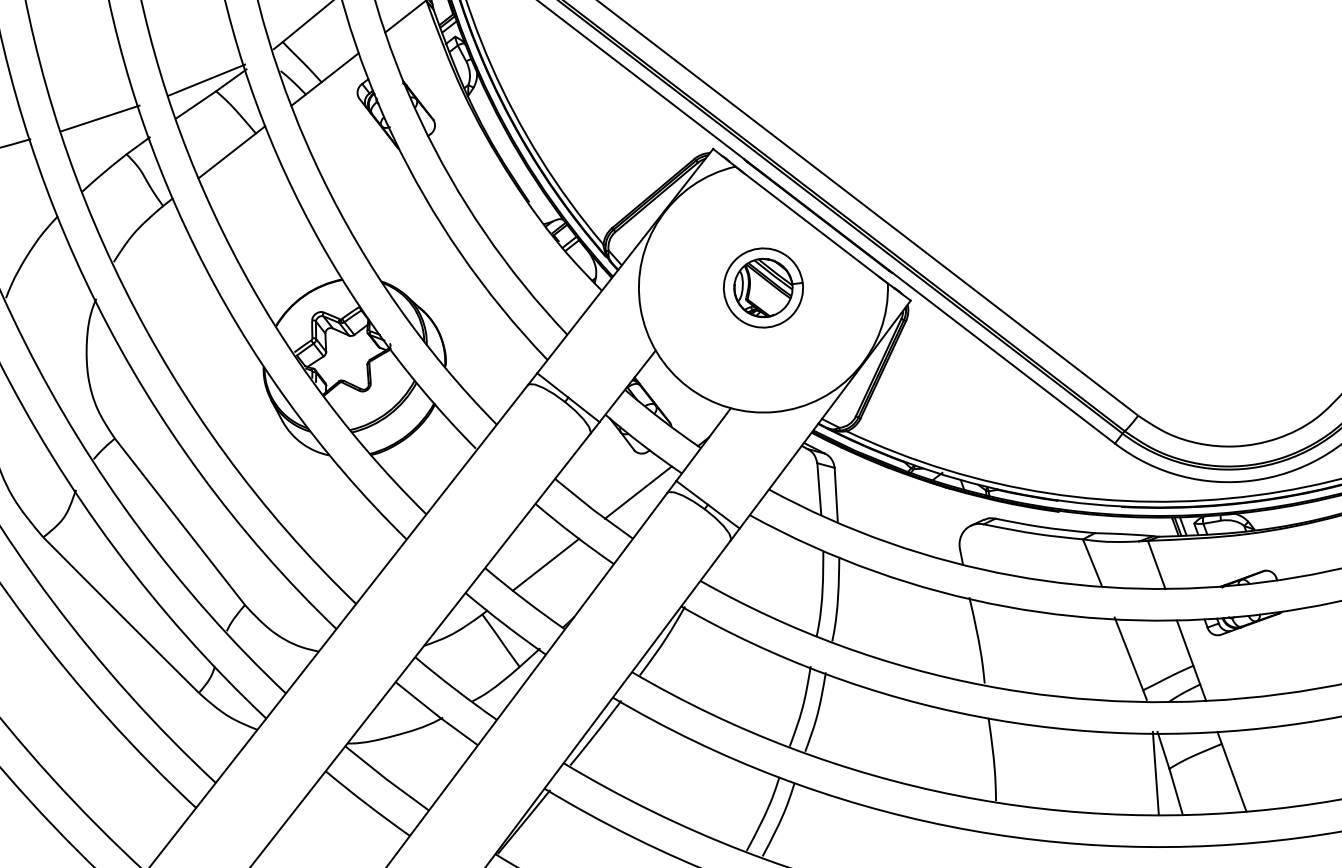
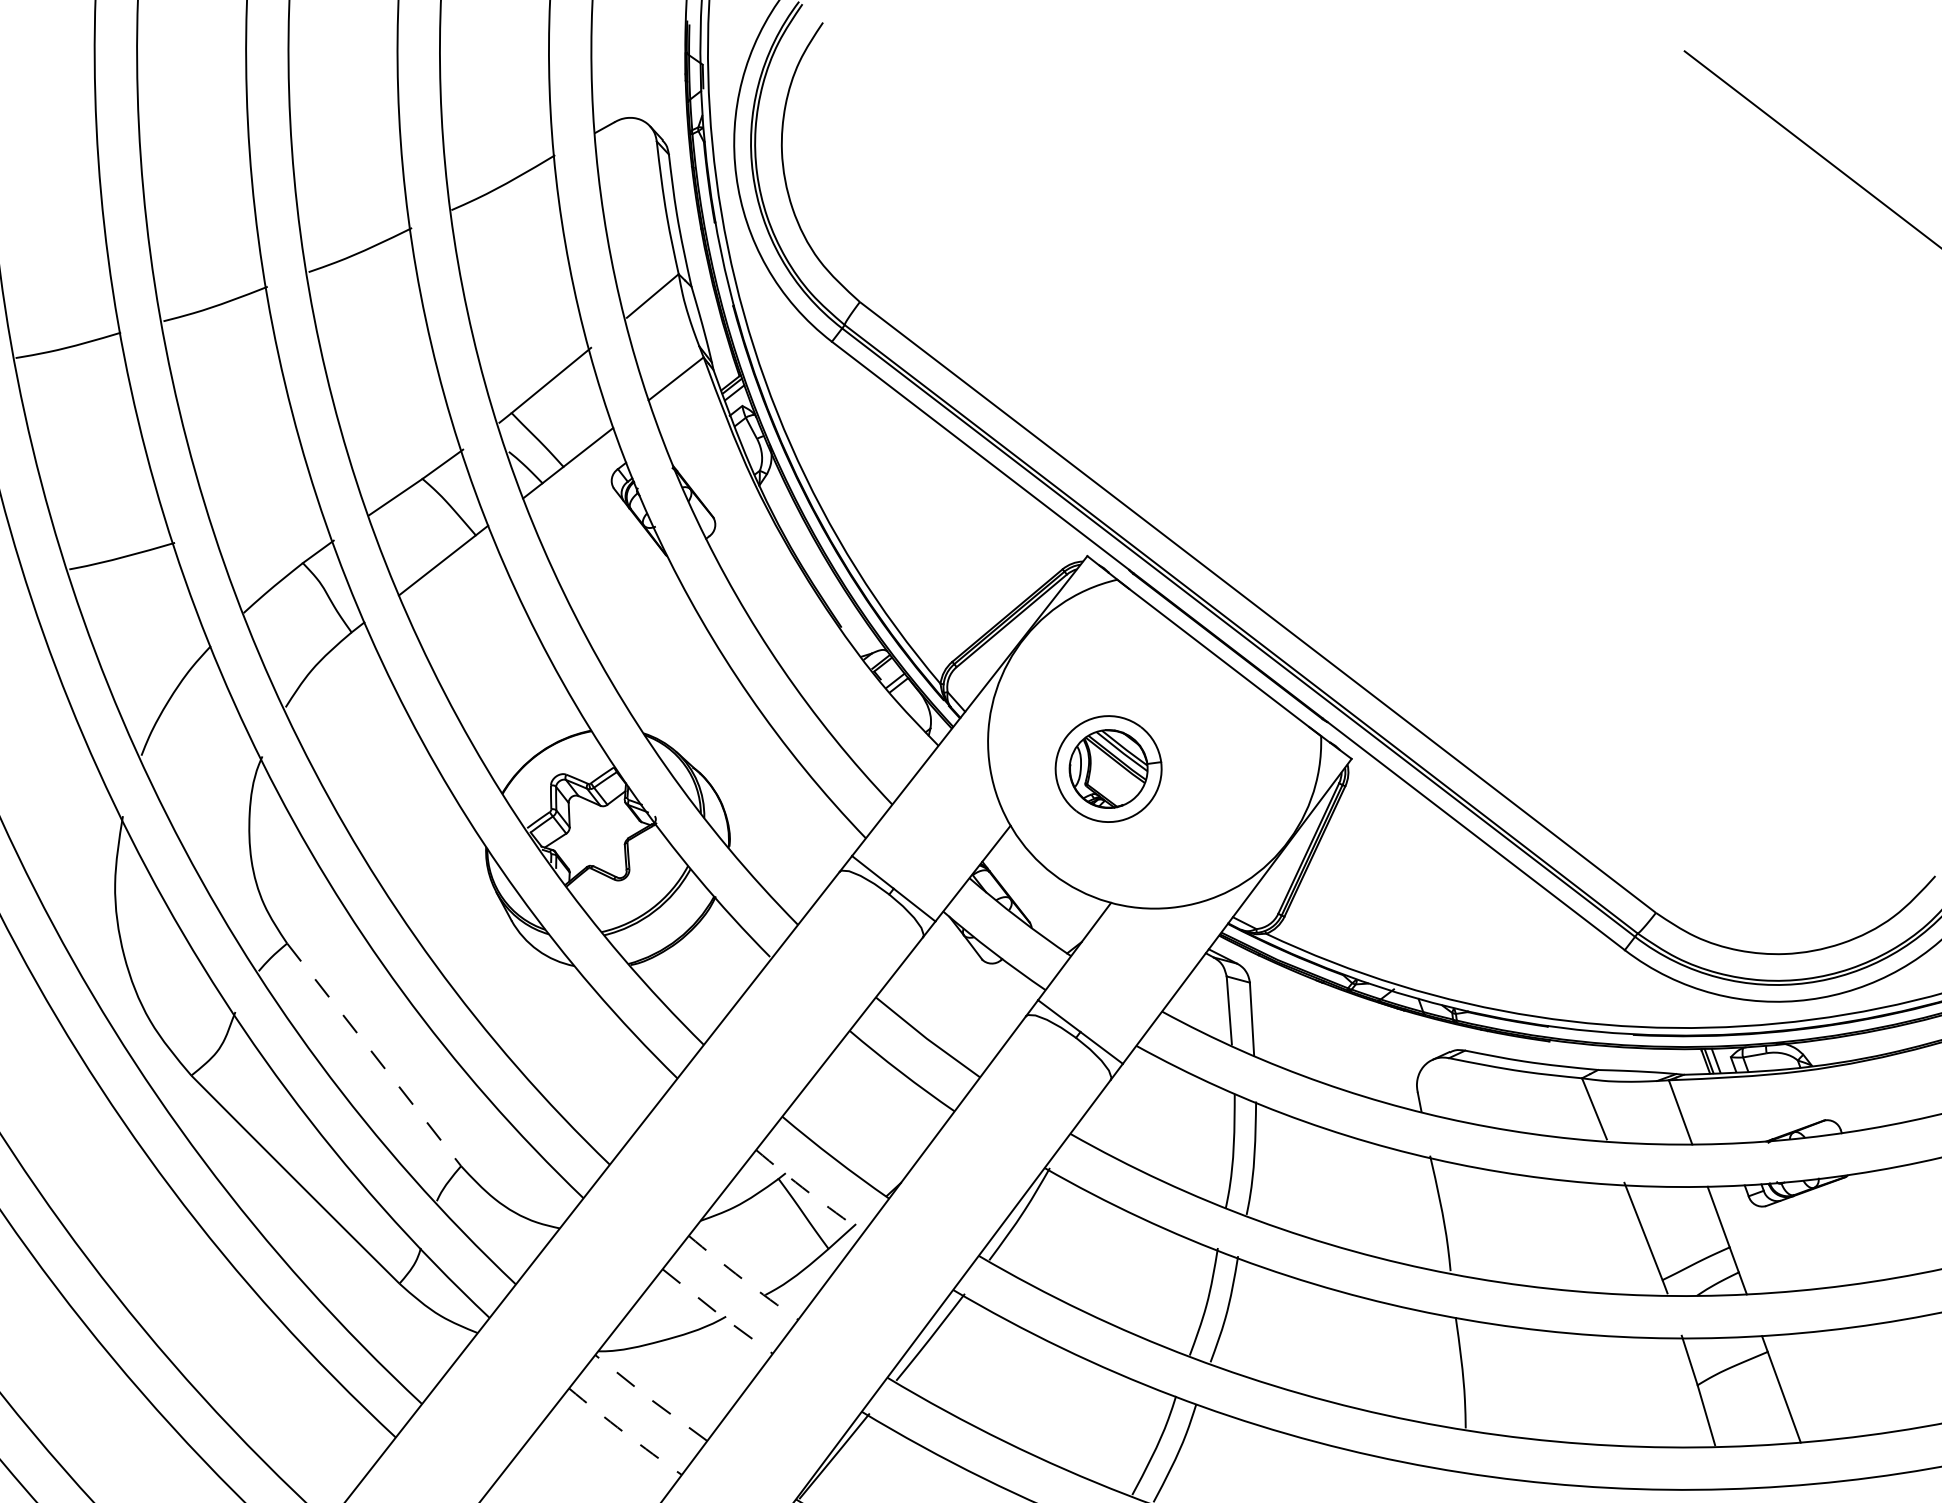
line: (206, 79) -> (409, 463), removed
line: (100, 118) -> (268, 515), removed
part: (763, 287) -> (1108, 768), moved
line: (638, 492) -> (987, 1015), removed
line: (180, 522) -> (374, 1055), solid -> dashed
line: (545, 564) -> (863, 1111), removed
arc: (504, 624) -> (808, 1192), solid -> dashed
arc: (455, 689) -> (742, 1279), solid -> dashed
line: (436, 715) -> (717, 1313), solid -> dashed
line: (1155, 772) -> (1679, 1390), removed
line: (386, 779) -> (650, 1399), solid -> dashed
arc: (367, 804) -> (624, 1432), solid -> dashed

